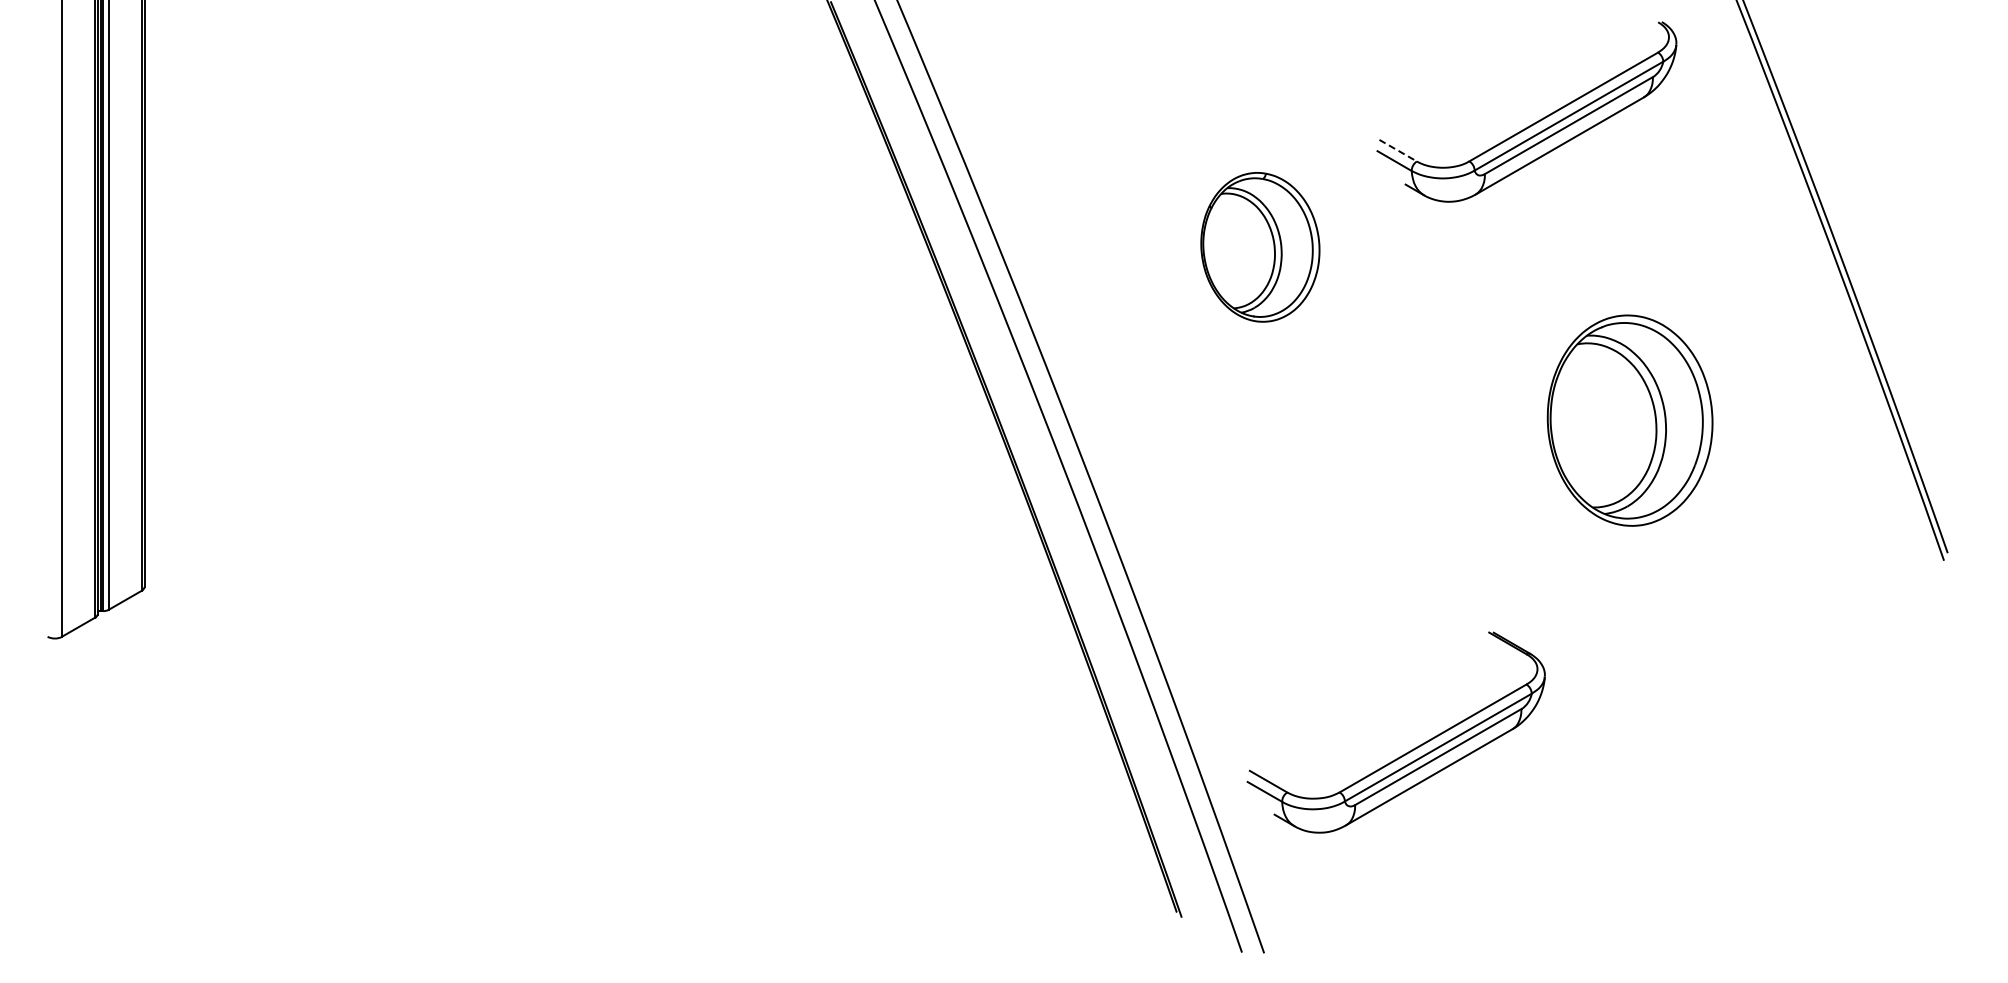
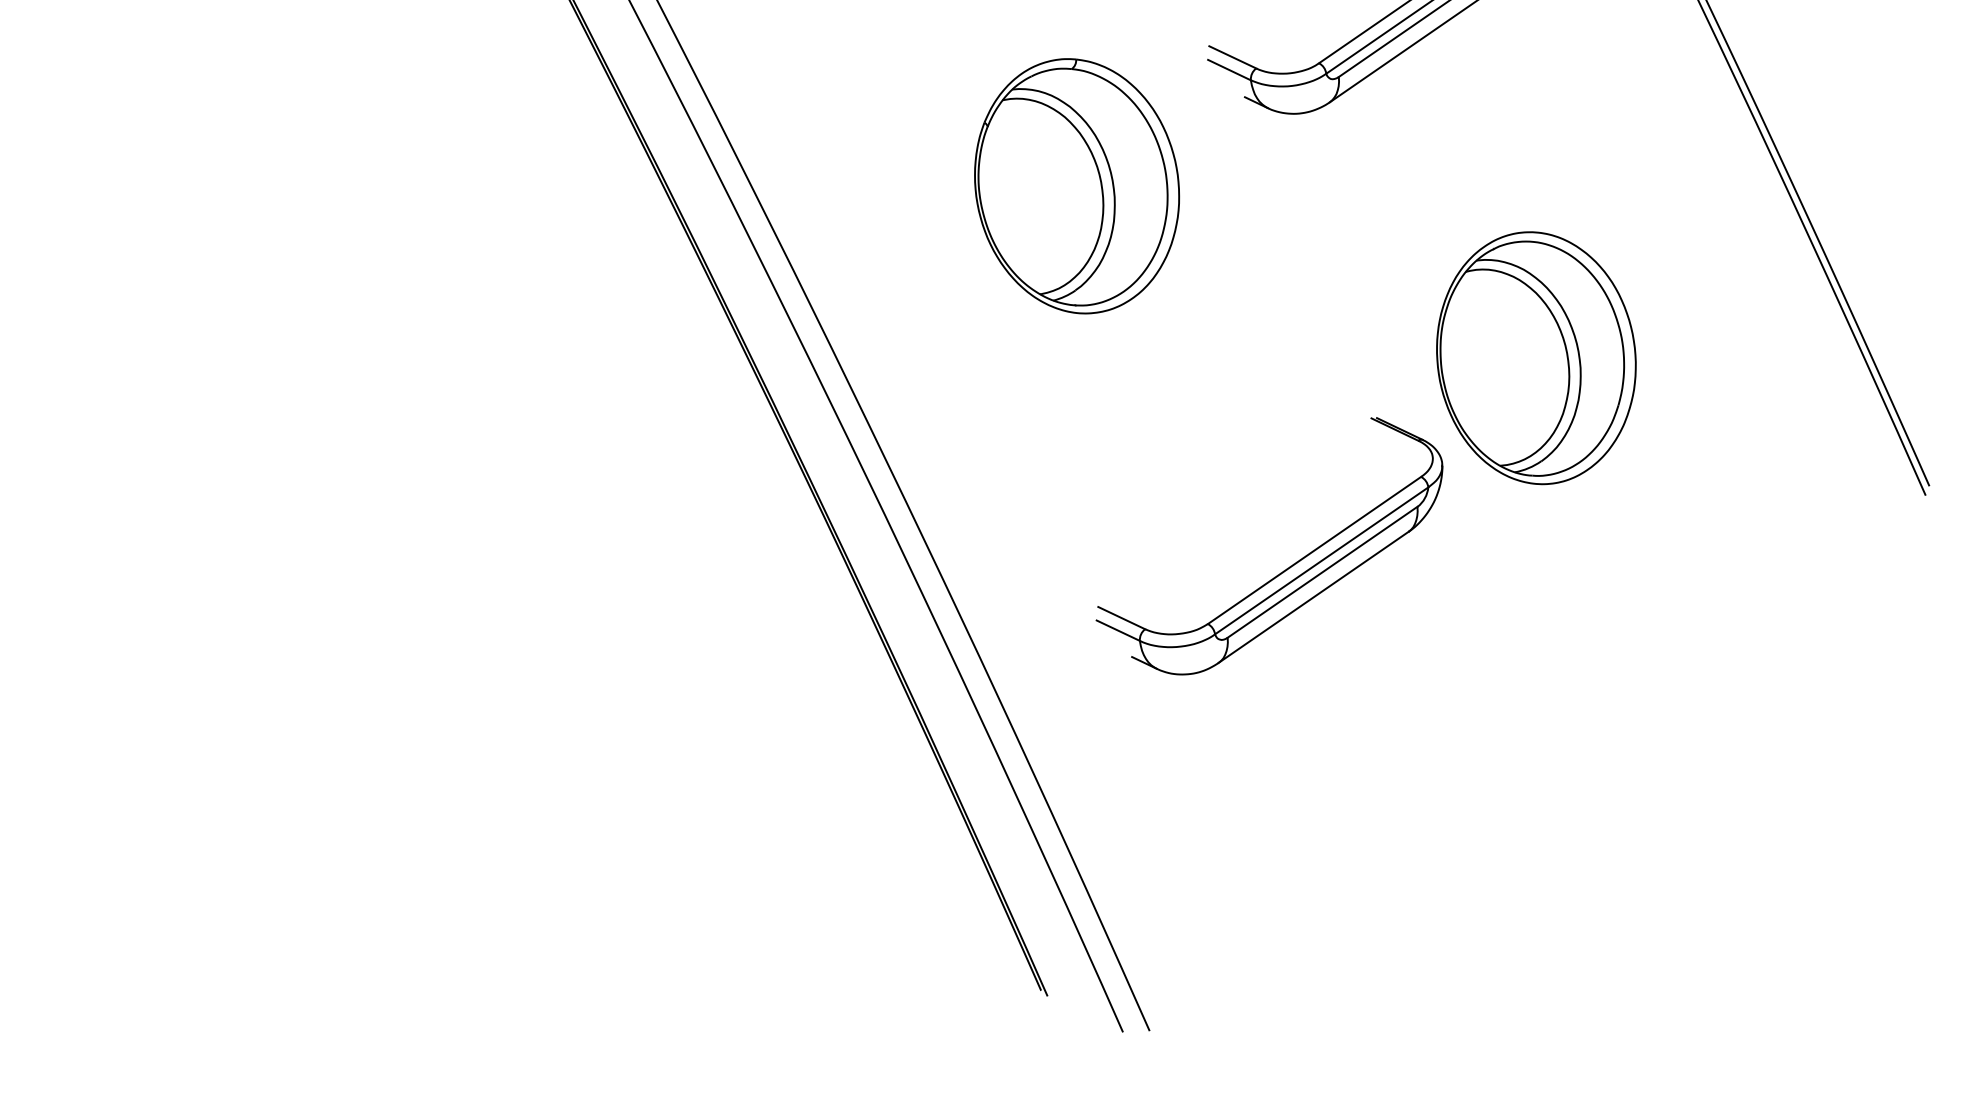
line: (1398, 150) -> (1233, 57), dashed -> solid
part: (1260, 247) -> (1077, 186), size x1.43
part: (1406, 752) -> (1284, 569), moved

